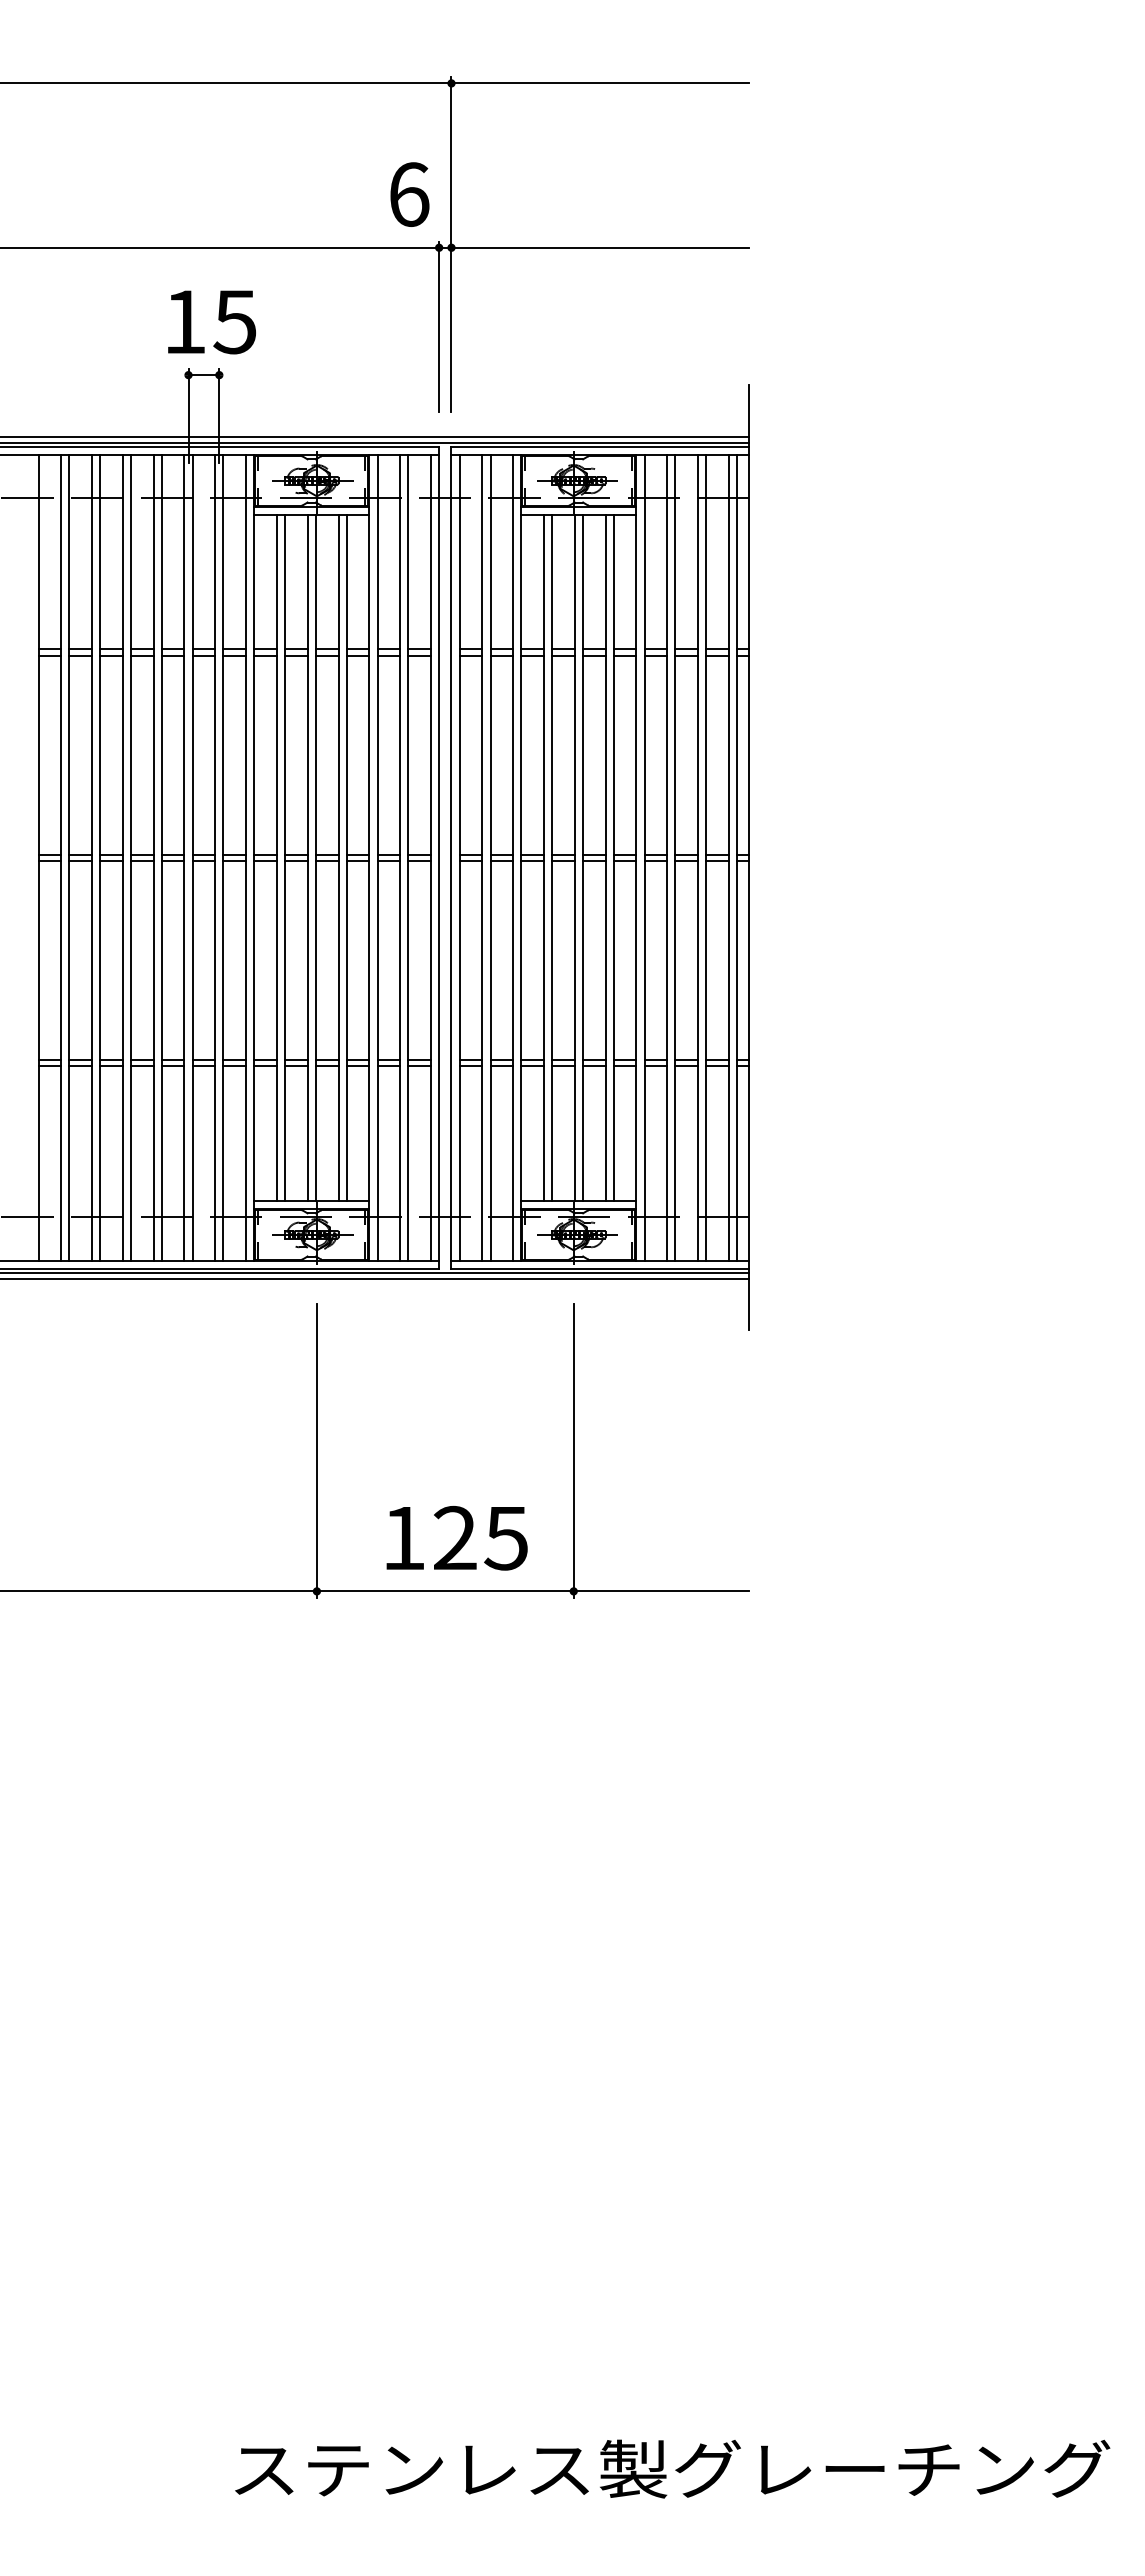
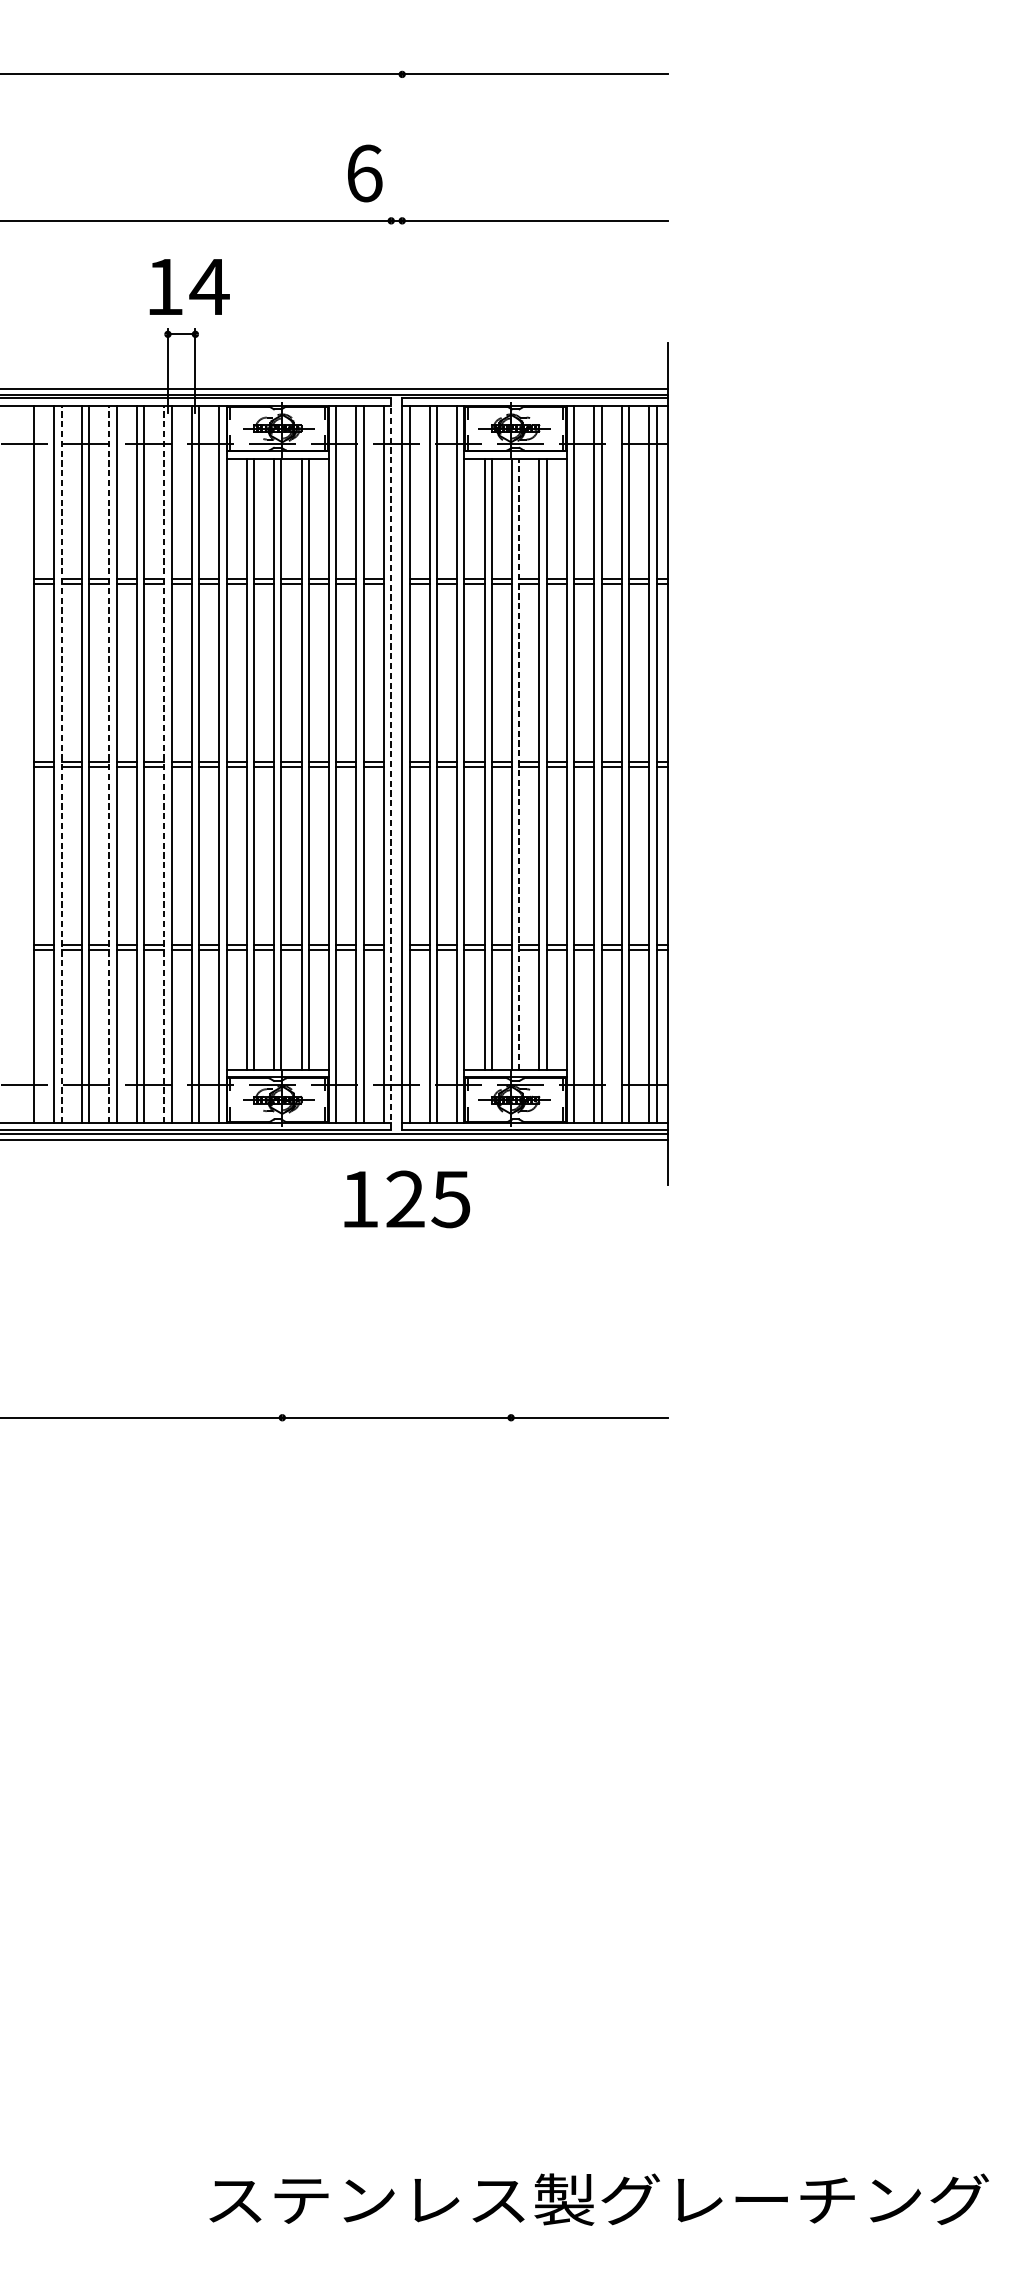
line: (451, 244) -> (402, 217), removed
text: (235, 322) -> (209, 287), 15 -> 14
line: (439, 326) -> (391, 290), removed
line: (69, 857) -> (61, 764), solid -> dashed
line: (122, 857) -> (109, 764), solid -> dashed
line: (184, 857) -> (164, 764), solid -> dashed
line: (439, 857) -> (391, 764), solid -> dashed
line: (582, 857) -> (518, 764), solid -> dashed
line: (316, 1450) -> (281, 1292), removed
line: (573, 1450) -> (510, 1292), removed
text: (456, 1538) -> (406, 1199), moved

